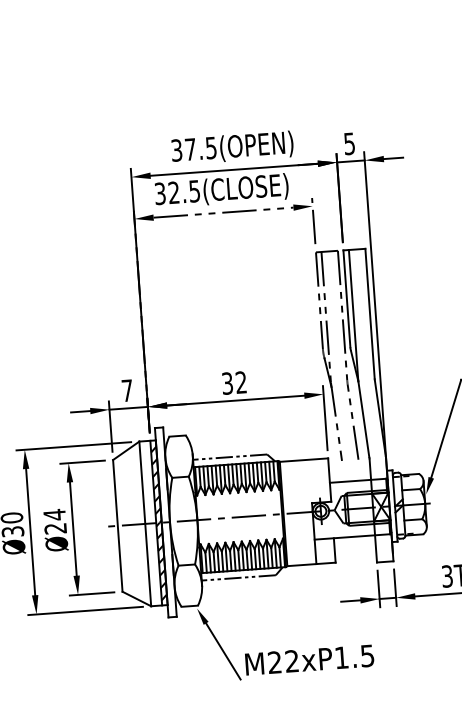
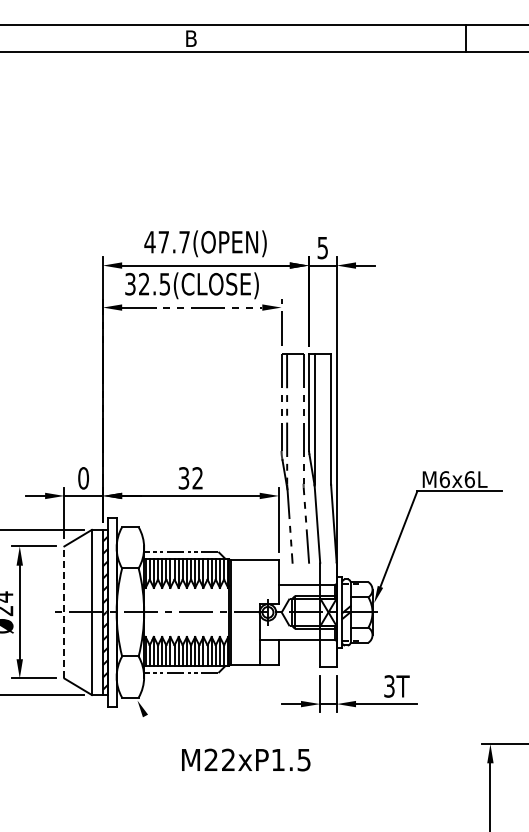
text: (193, 148) -> (166, 241), 37.5(OPEN) -> 47.7(OPEN)
text: (127, 390) -> (83, 478), 7 -> 0
line: (117, 524) -> (64, 611), solid -> dashed
line: (223, 651) -> (160, 745), removed

